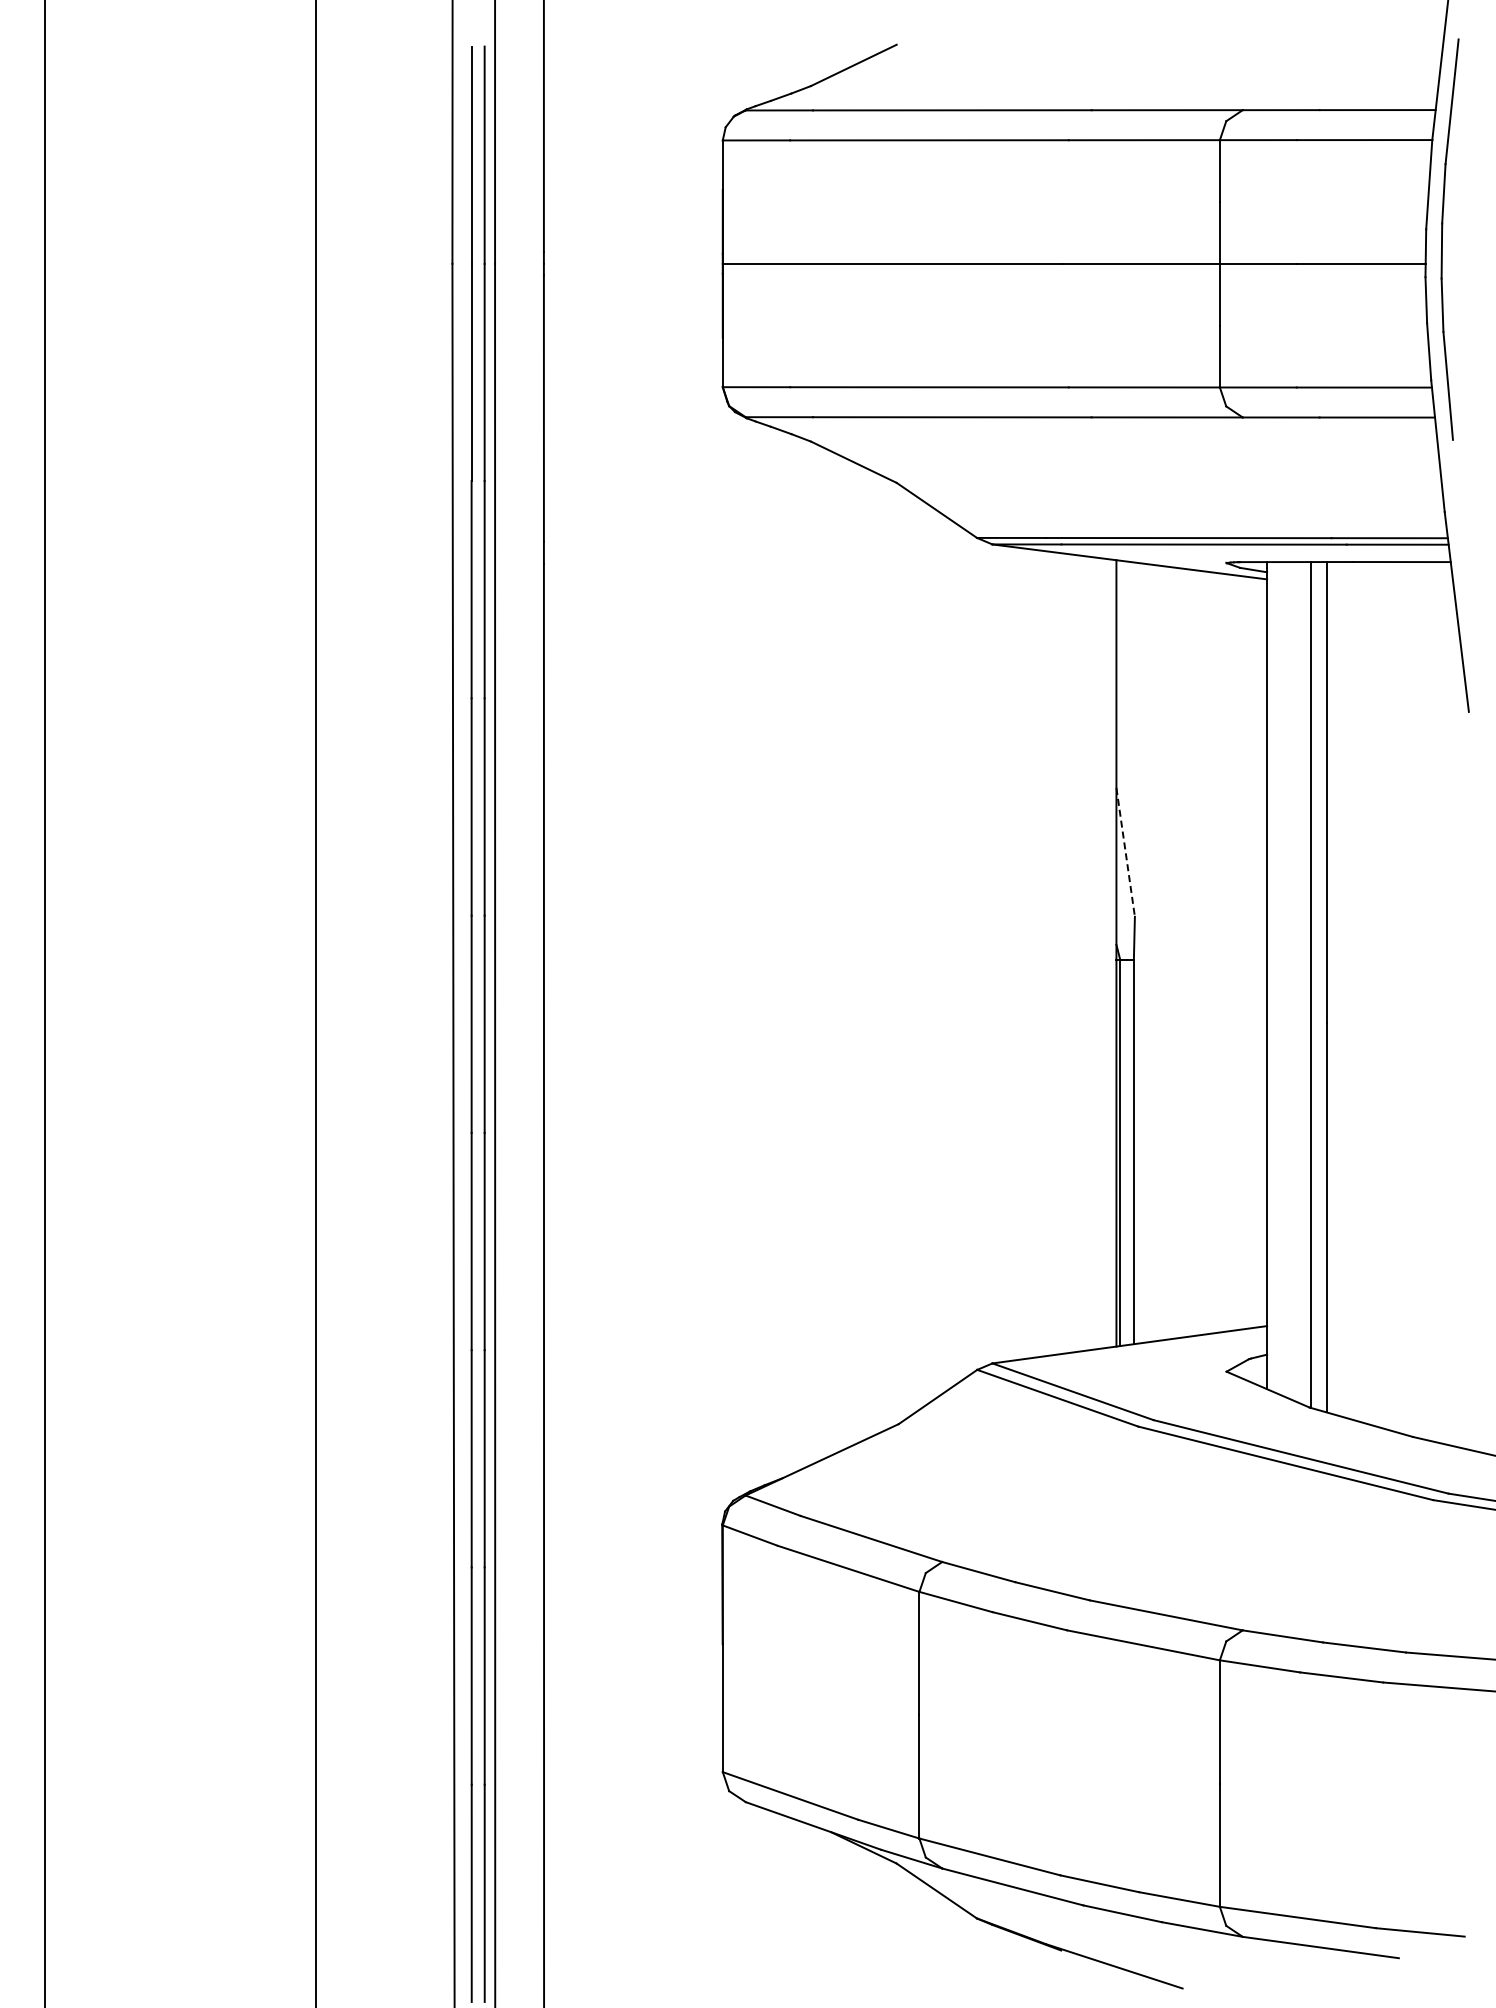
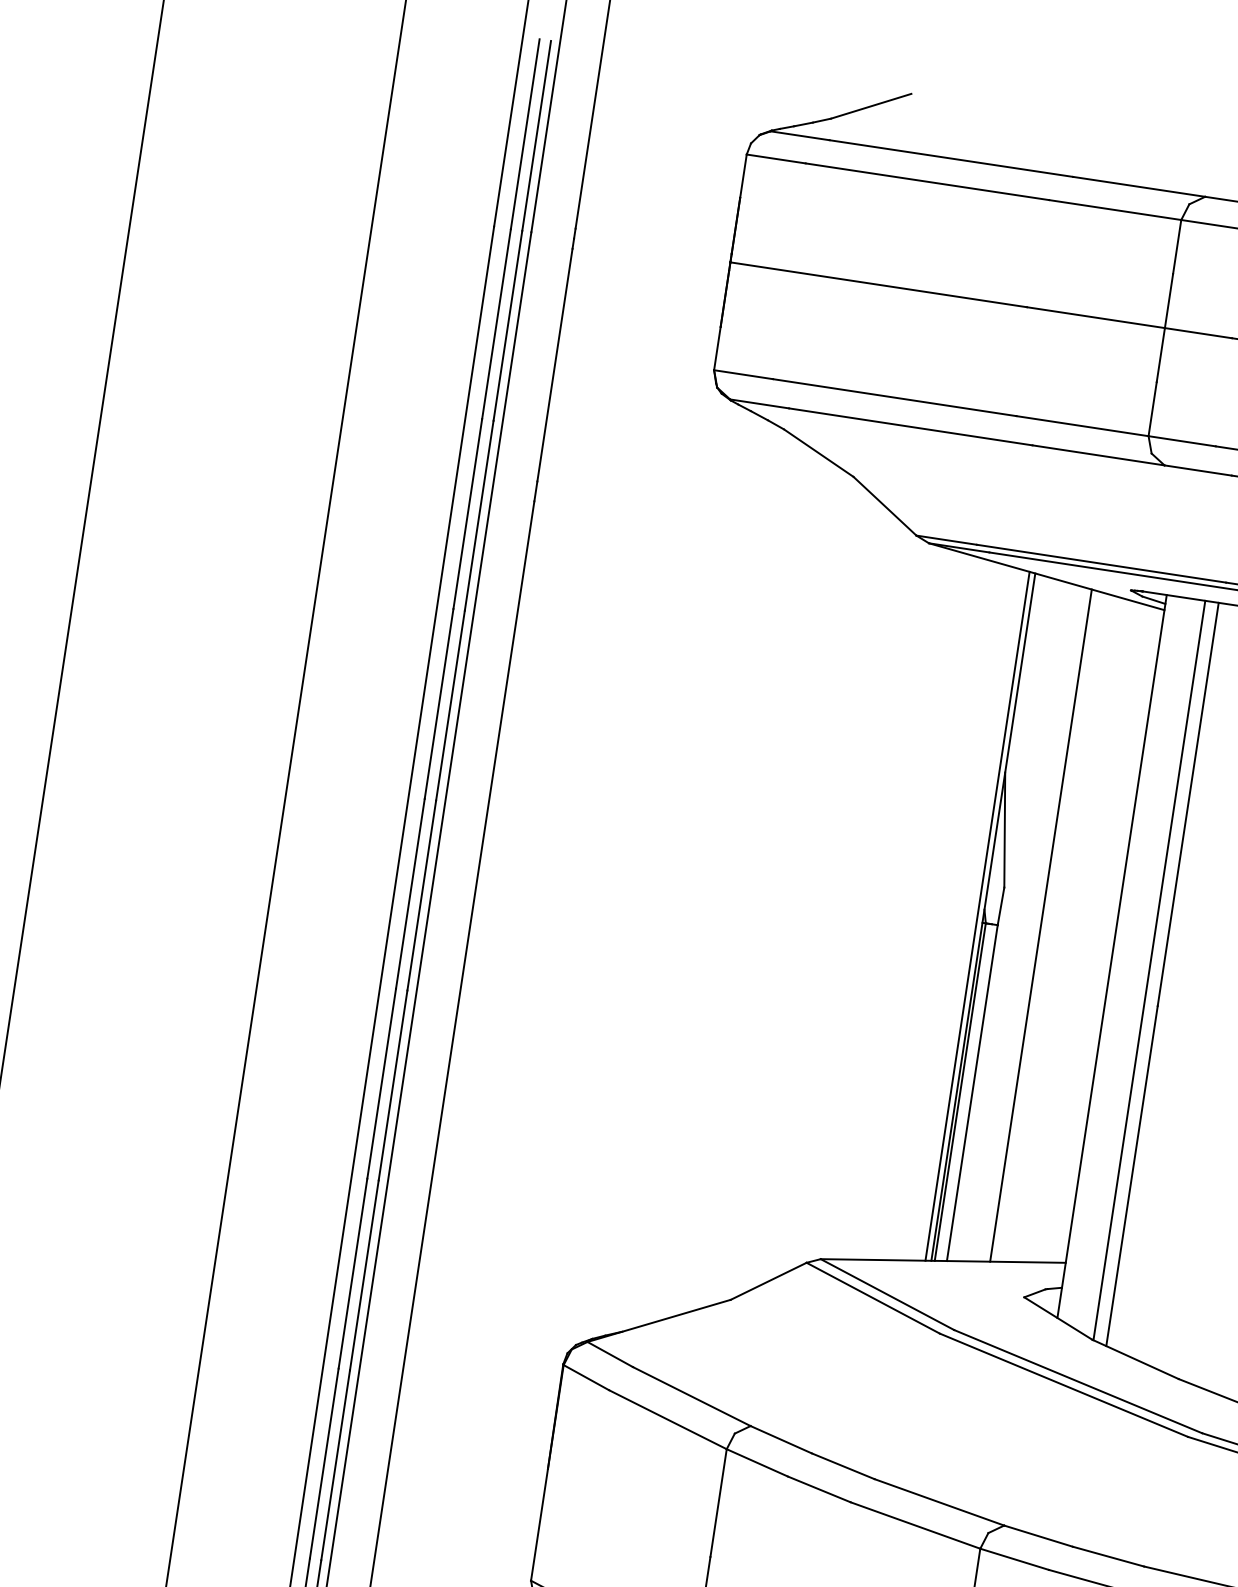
line: (1125, 852) -> (1004, 830), dashed -> solid
line: (1182, 952) -> (1041, 925), added
line: (1109, 953) -> (977, 916), added

